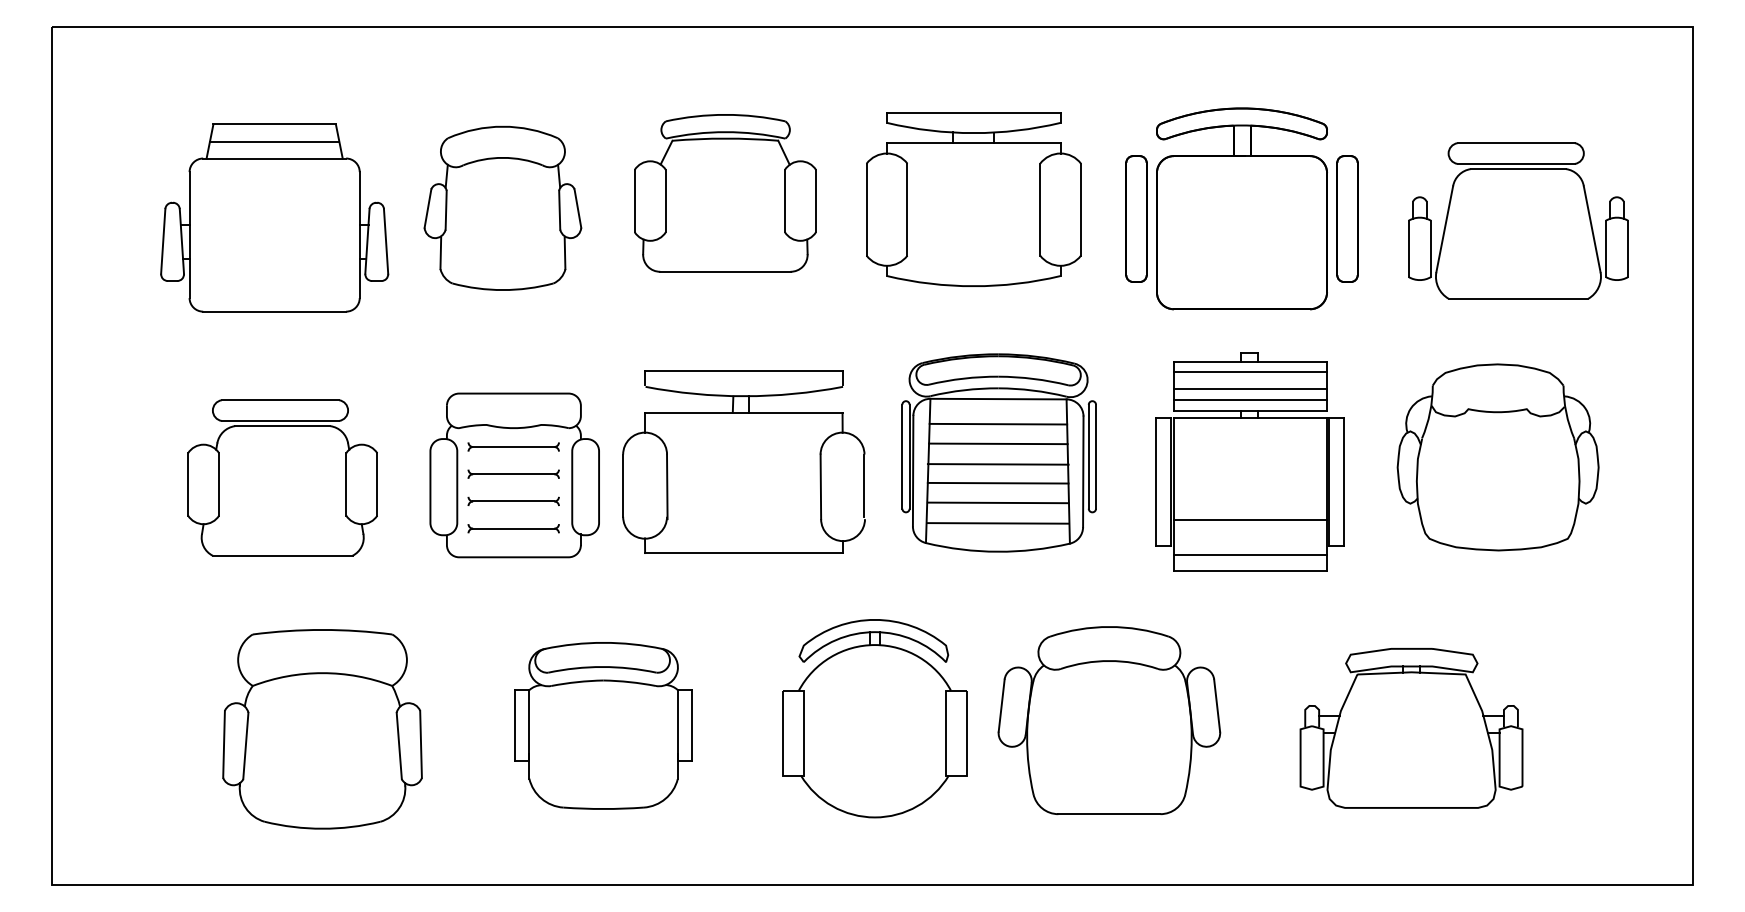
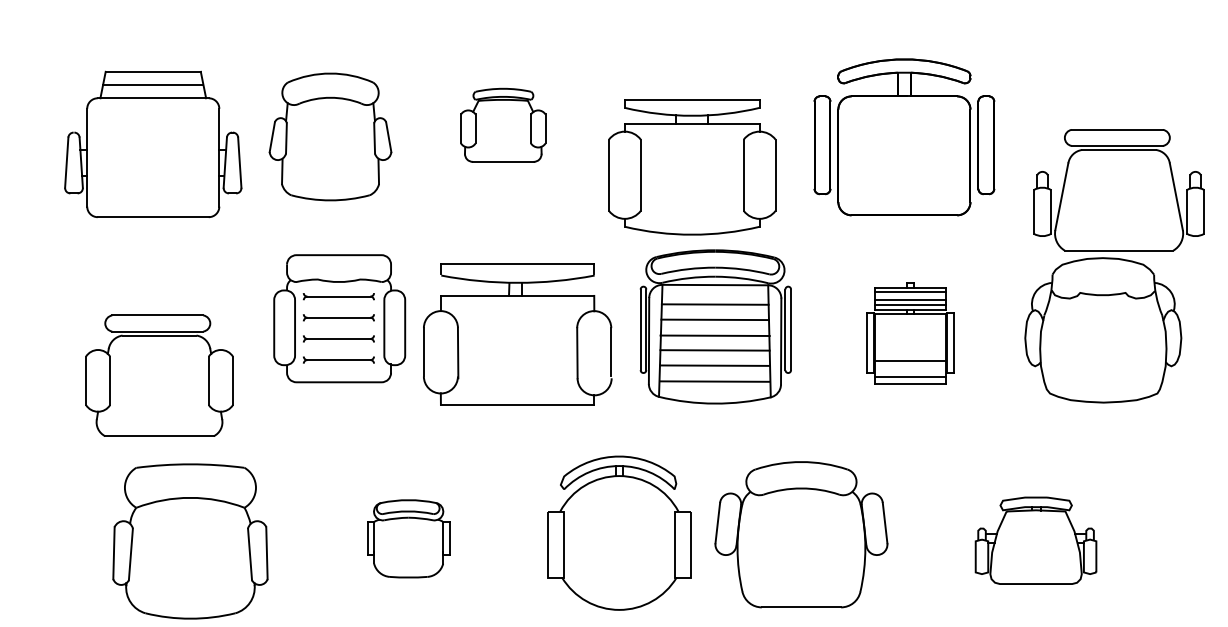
part: (725, 193) -> (503, 125), size x0.6
part: (973, 199) -> (692, 167), moved
part: (1518, 220) -> (1119, 189), moved
part: (1249, 461) -> (910, 333), size x0.6
part: (514, 475) -> (339, 318), moved
part: (282, 477) -> (159, 375), moved
part: (603, 725) -> (408, 538), size x0.6
part: (1411, 728) -> (1036, 540), size x0.7

